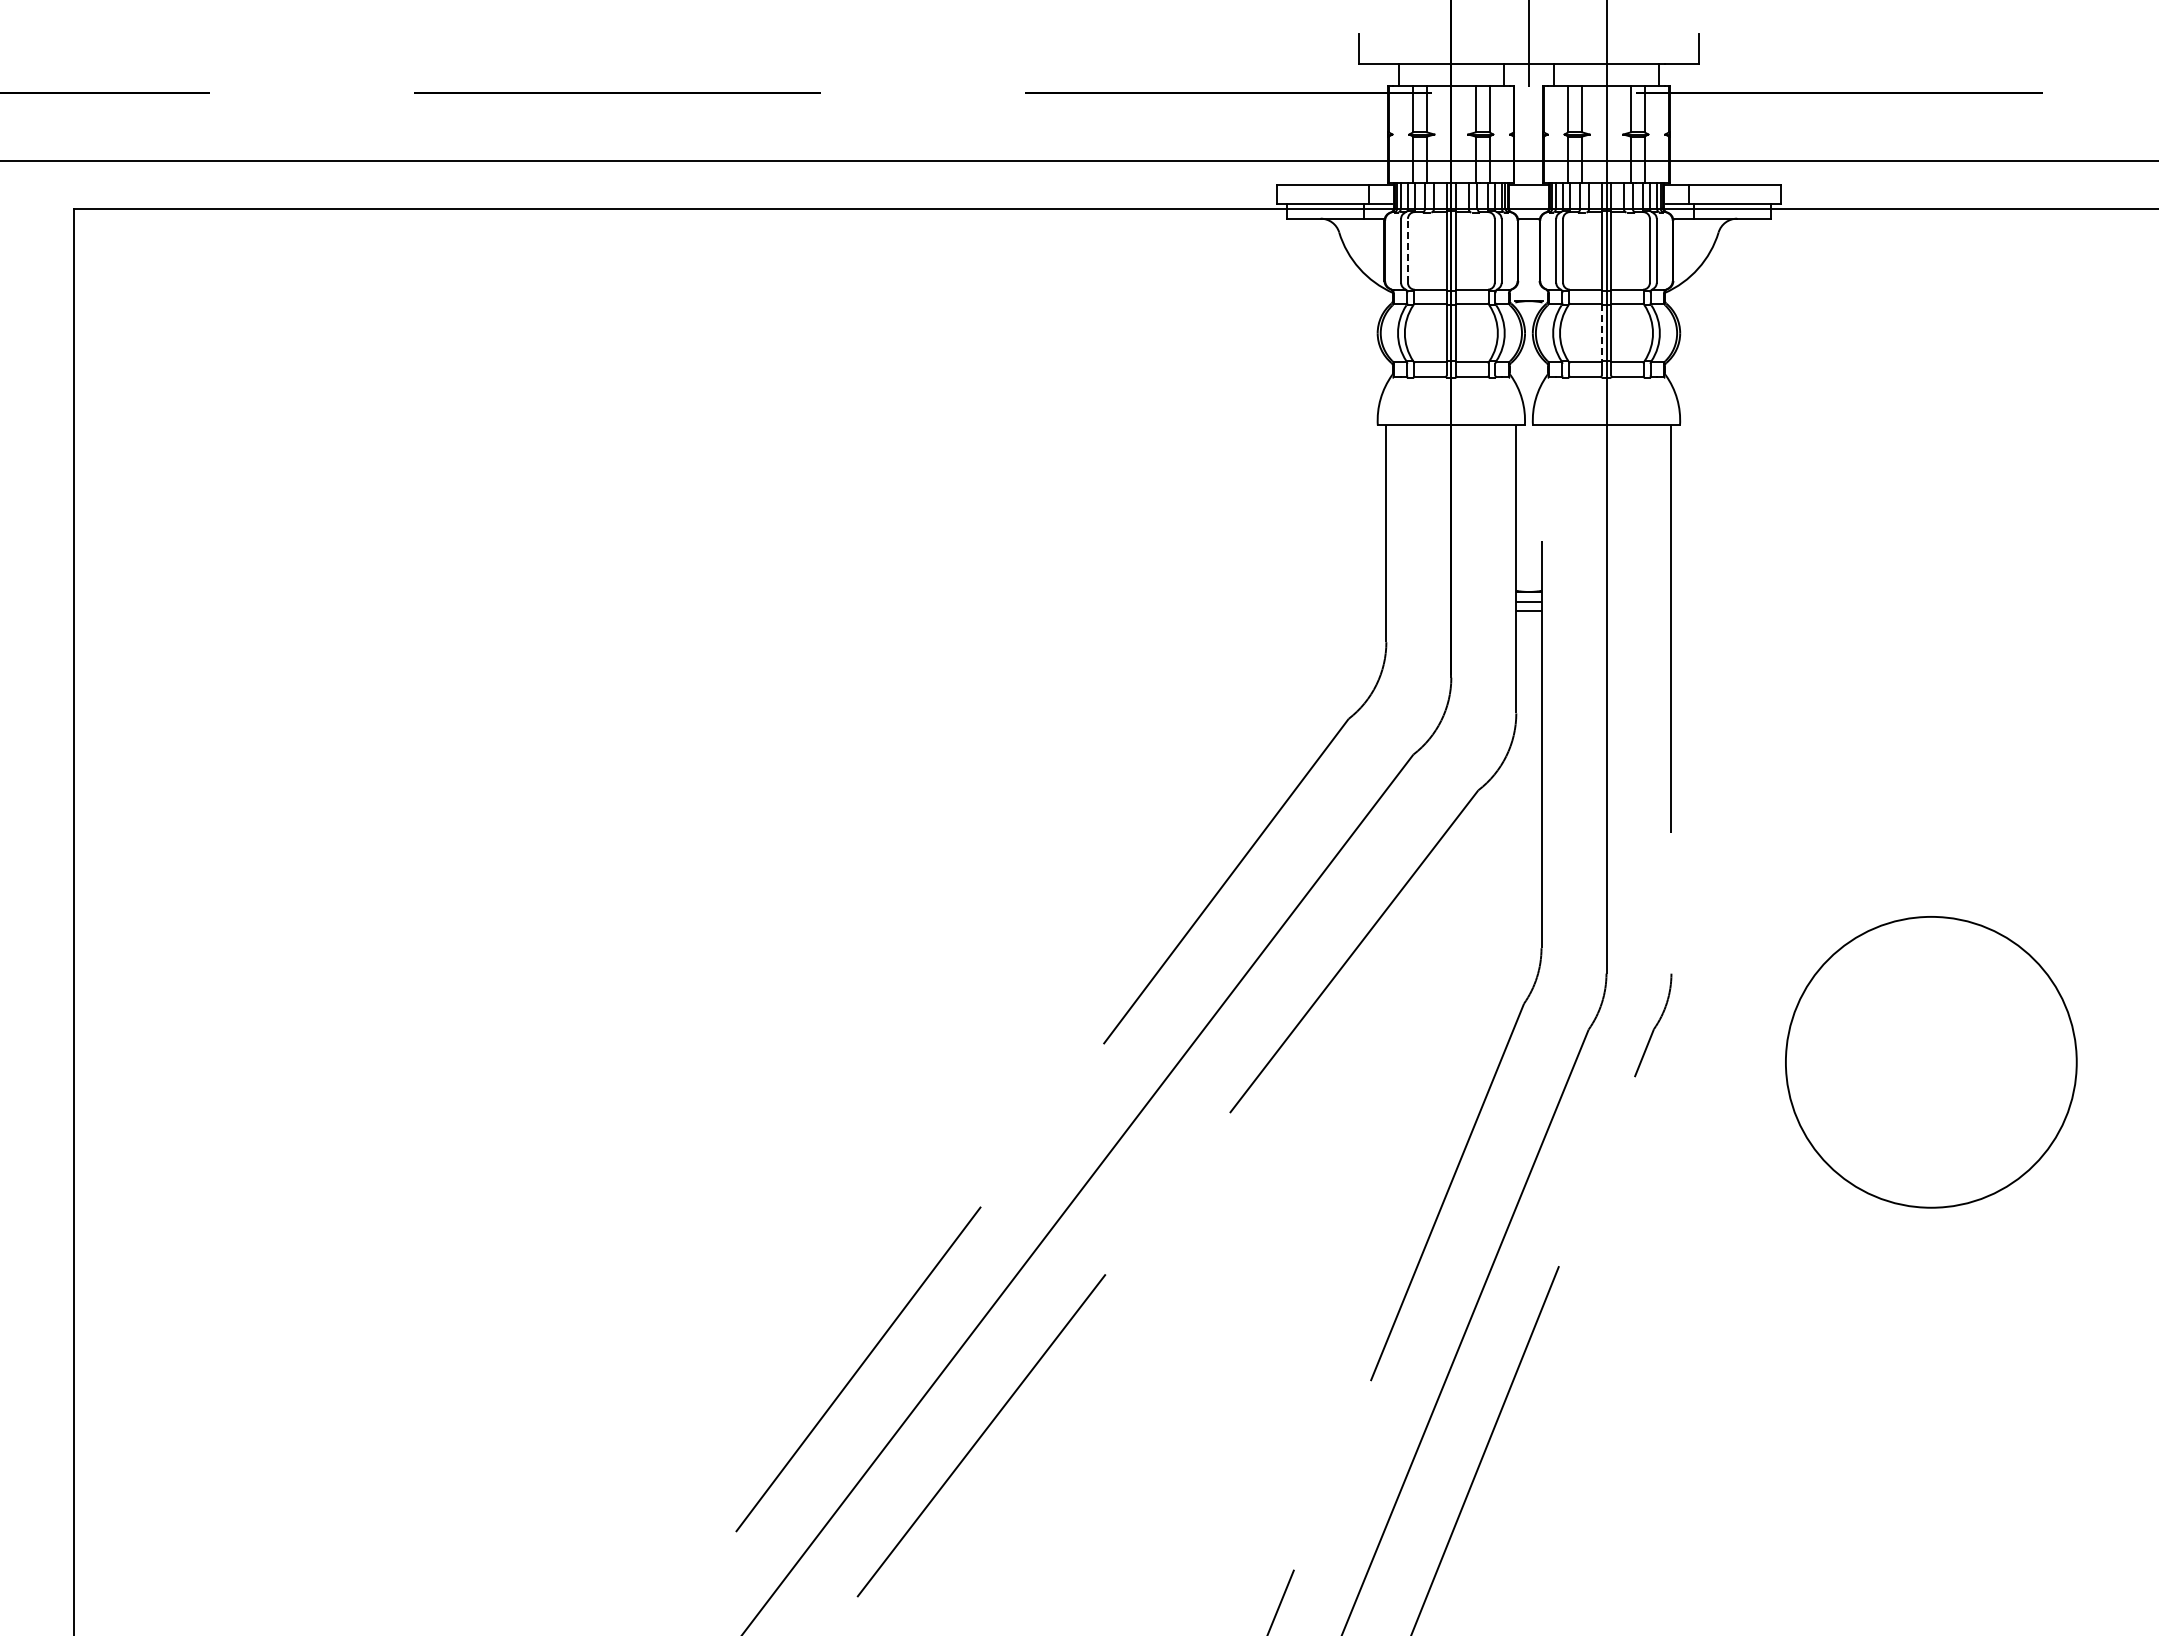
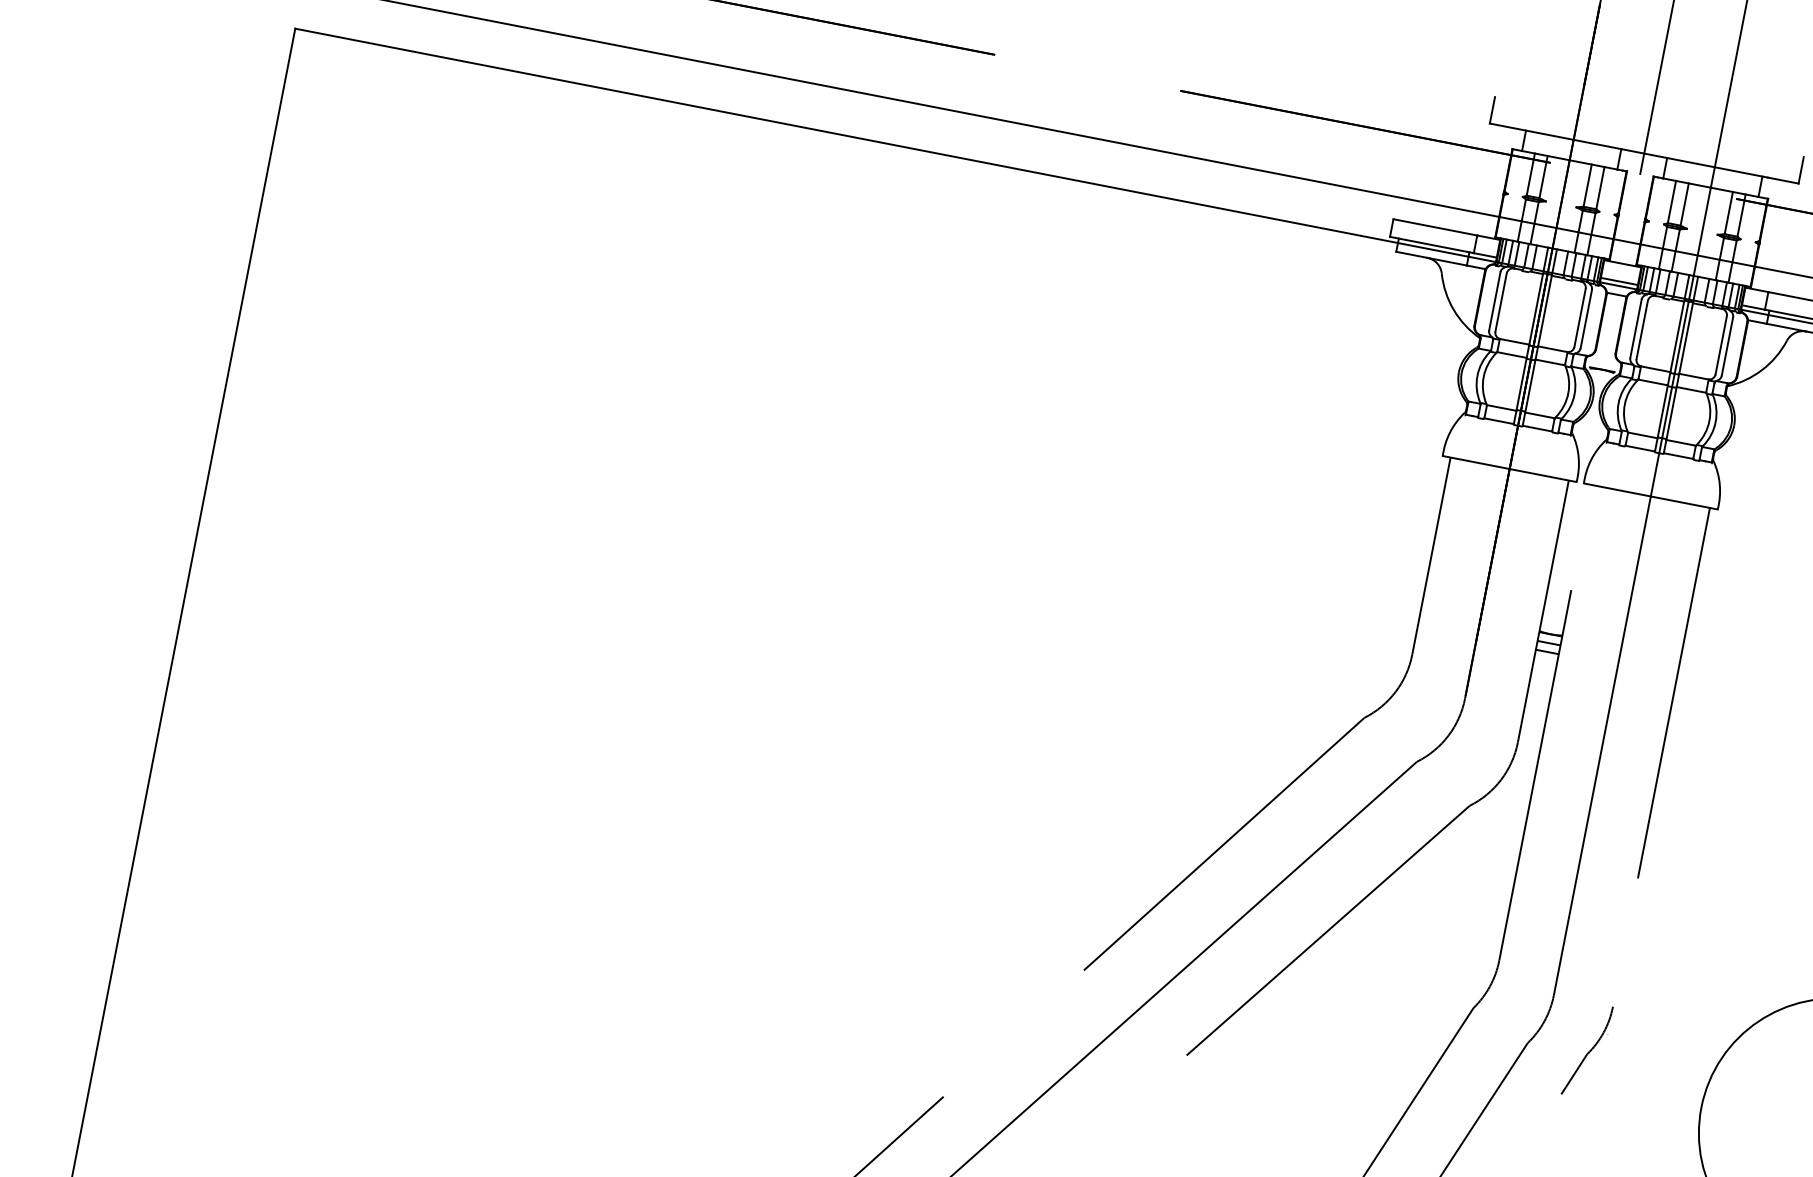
line: (1528, 204) -> (1618, 281), added
line: (1407, 250) -> (1500, 302), dashed -> solid
line: (1601, 333) -> (1662, 411), dashed -> solid

